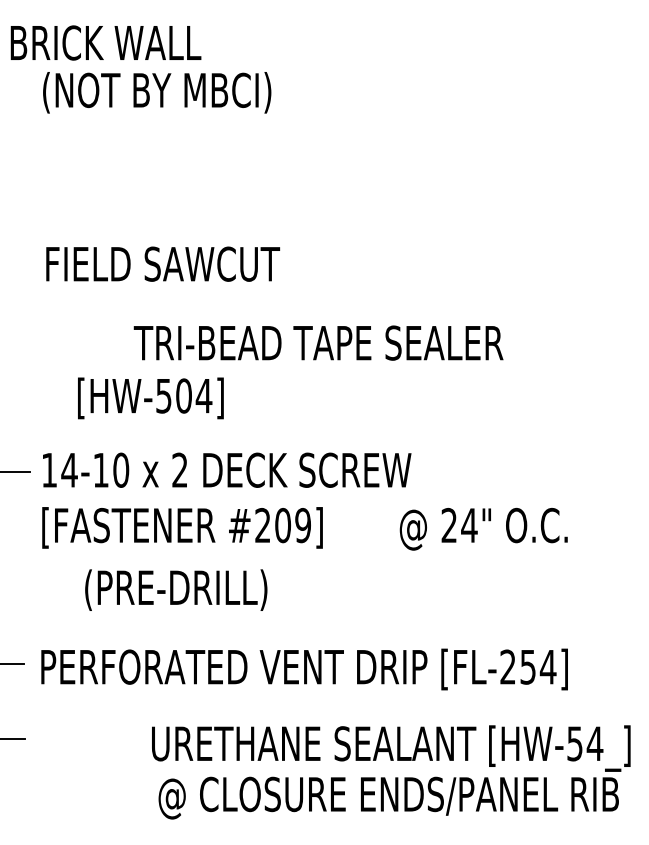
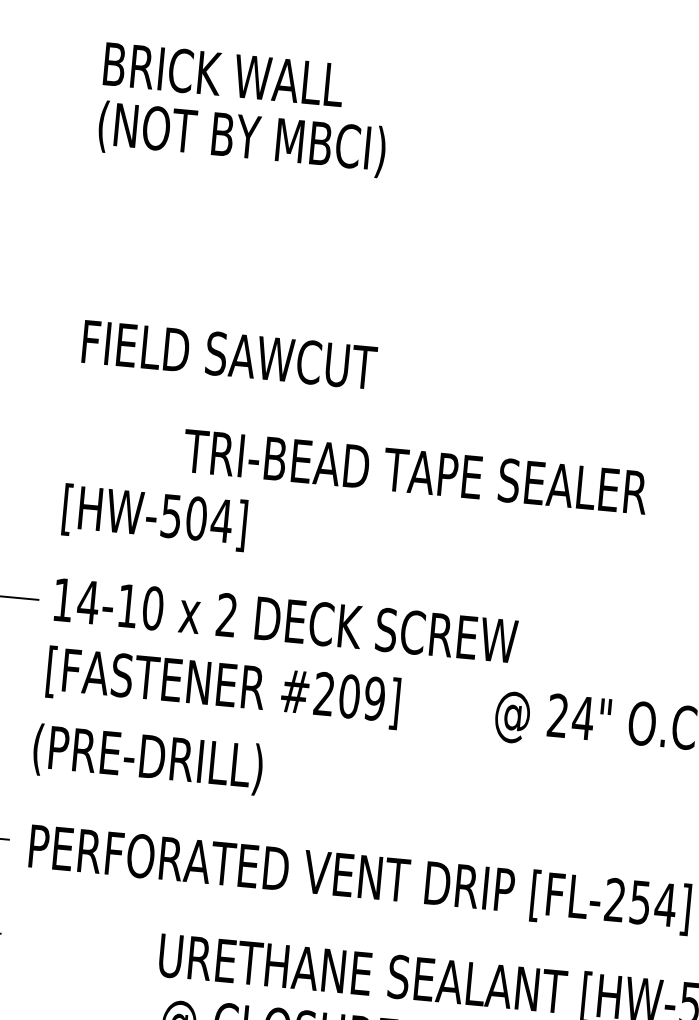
text: (105, 42) -> (223, 74), moved
text: (150, 398) -> (154, 517), moved
text: (176, 589) -> (148, 758), moved

